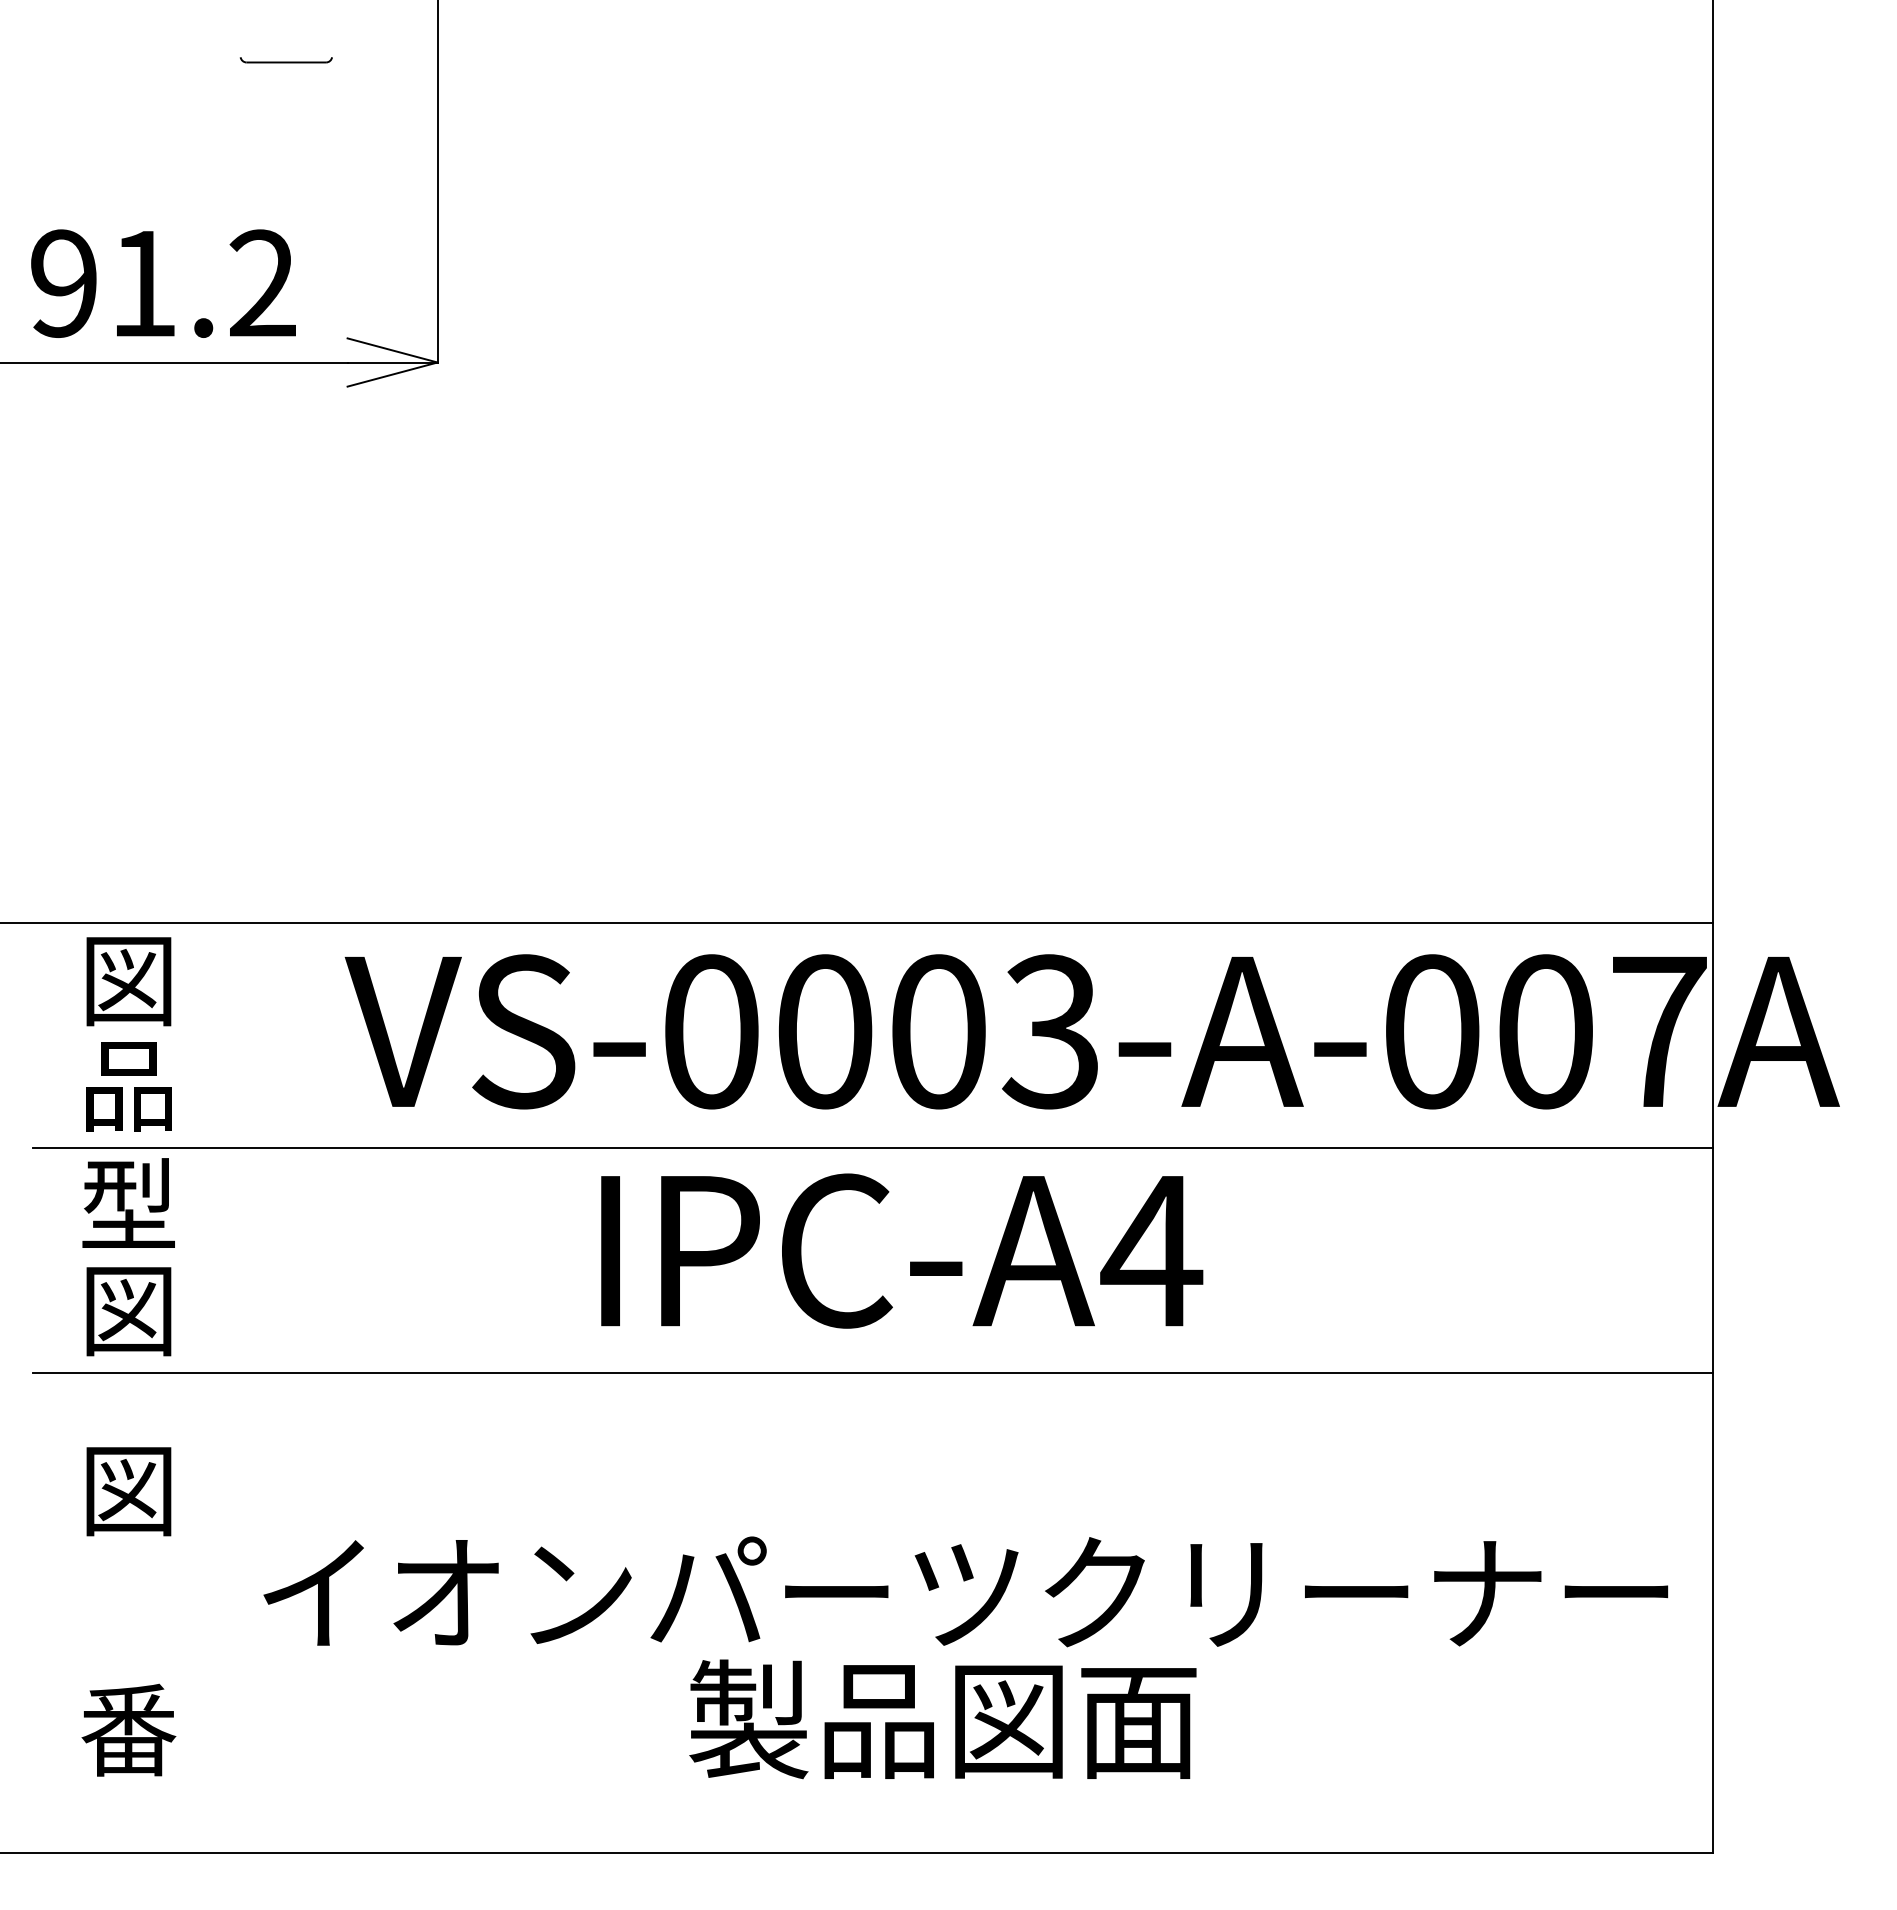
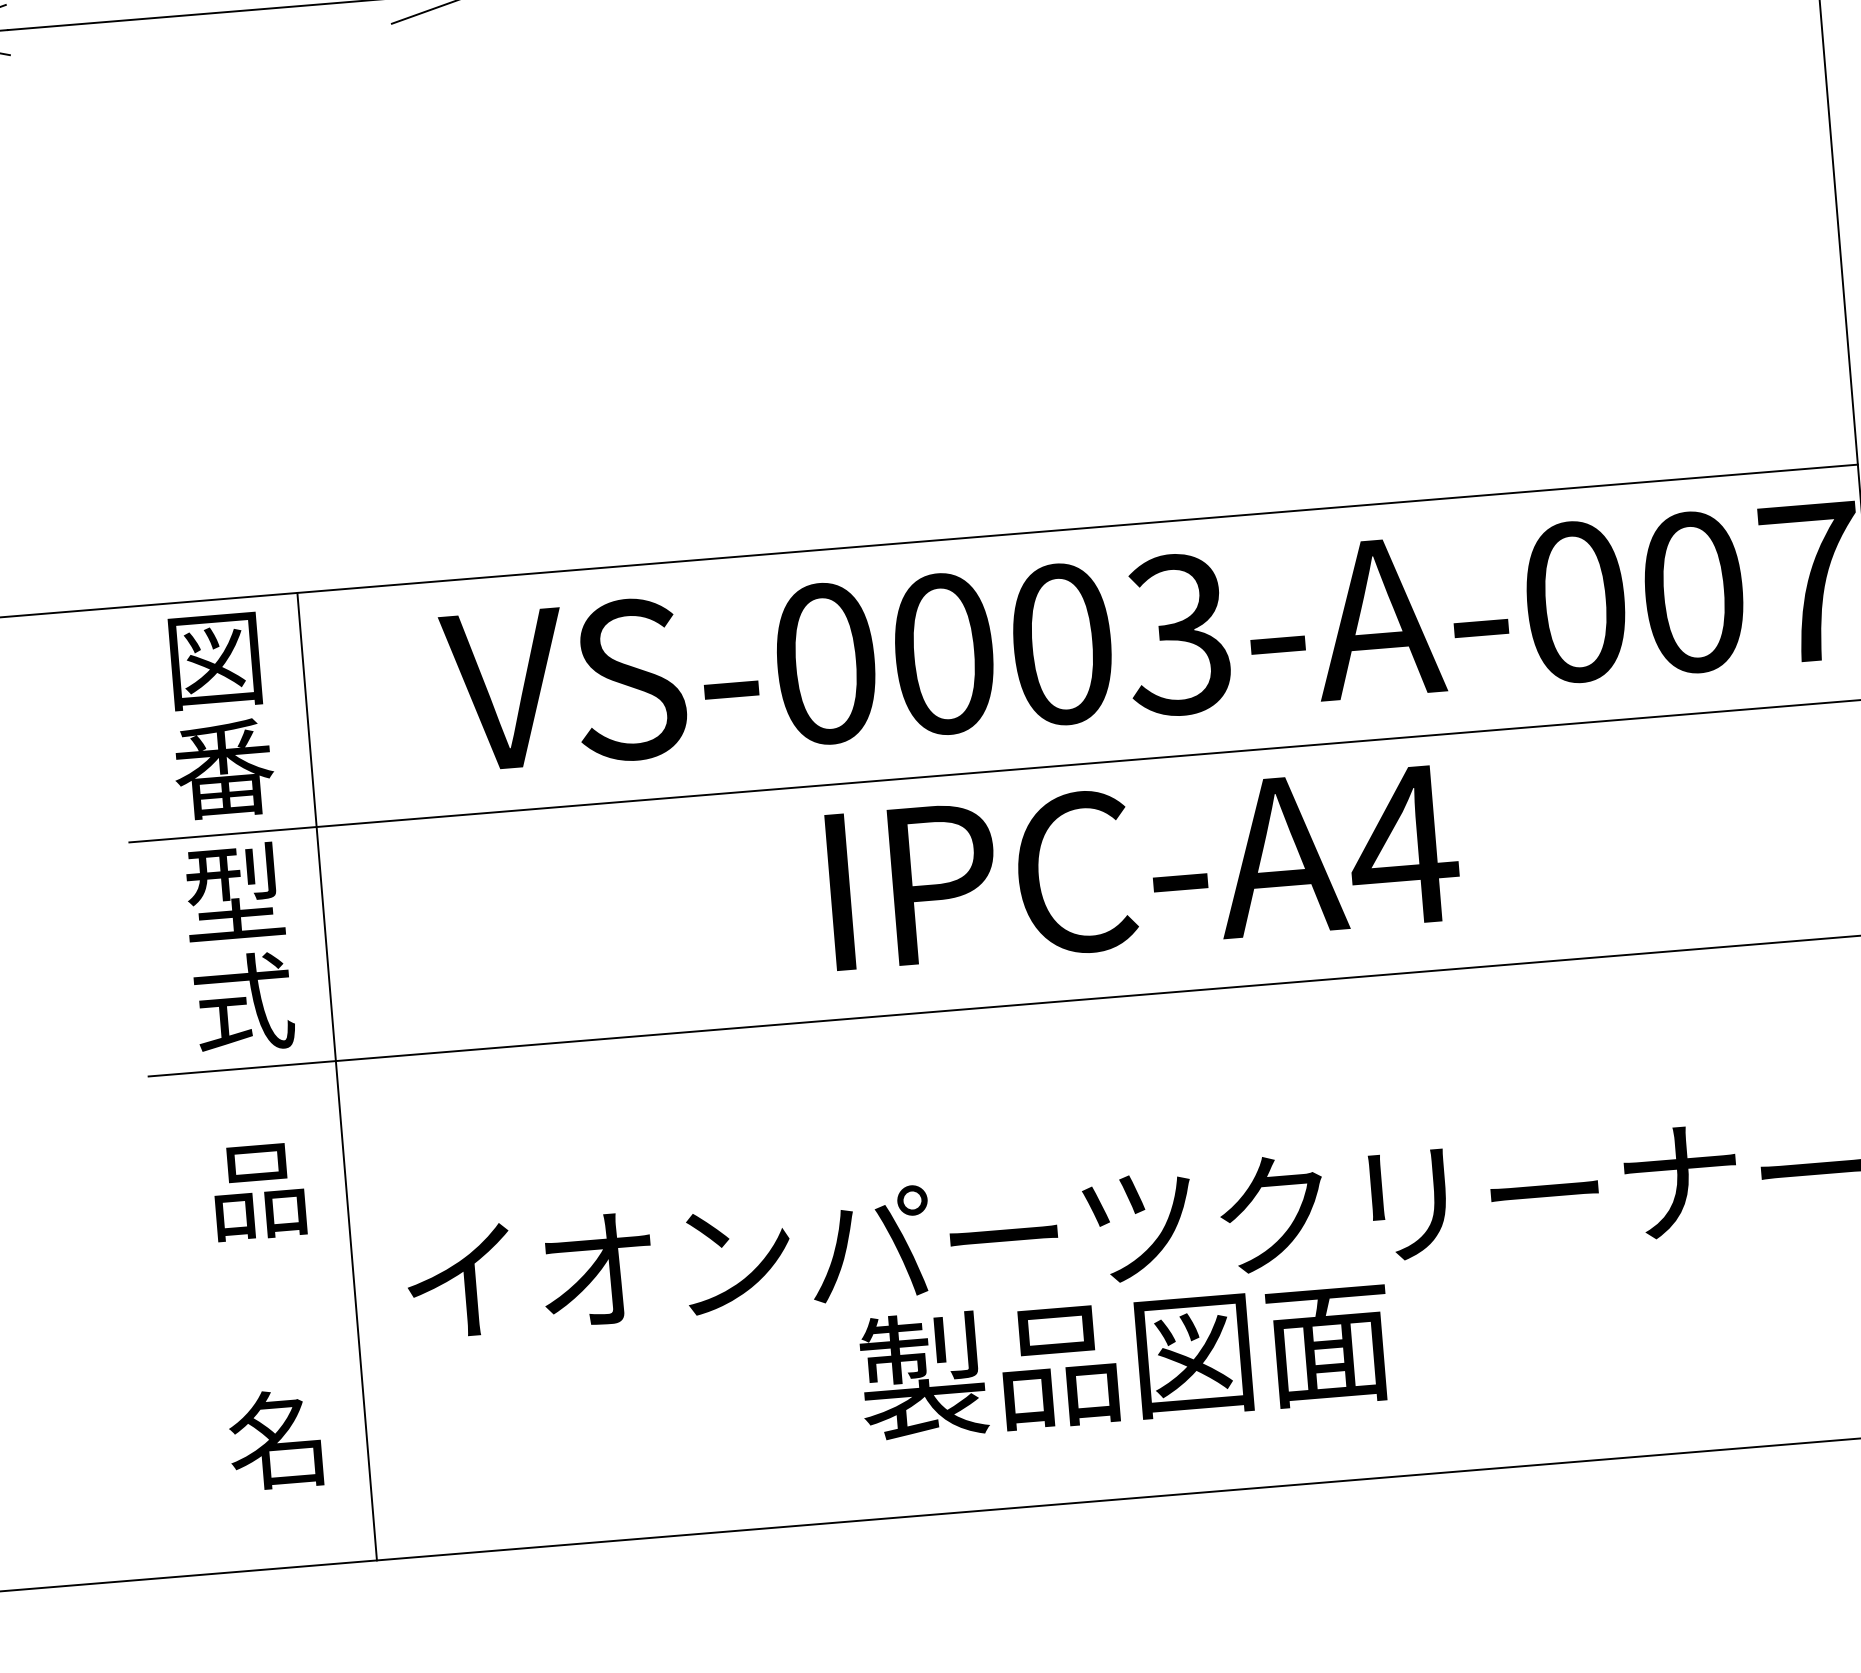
text: (128, 1084) -> (223, 768), 品 -> 番
text: (902, 1250) -> (1143, 866), moved
text: (129, 1309) -> (243, 1002), 図 -> 式
line: (212, 1387) -> (337, 1076), added
text: (128, 1491) -> (258, 1191), 図 -> 品
text: (128, 1729) -> (278, 1439), 番 -> 名

